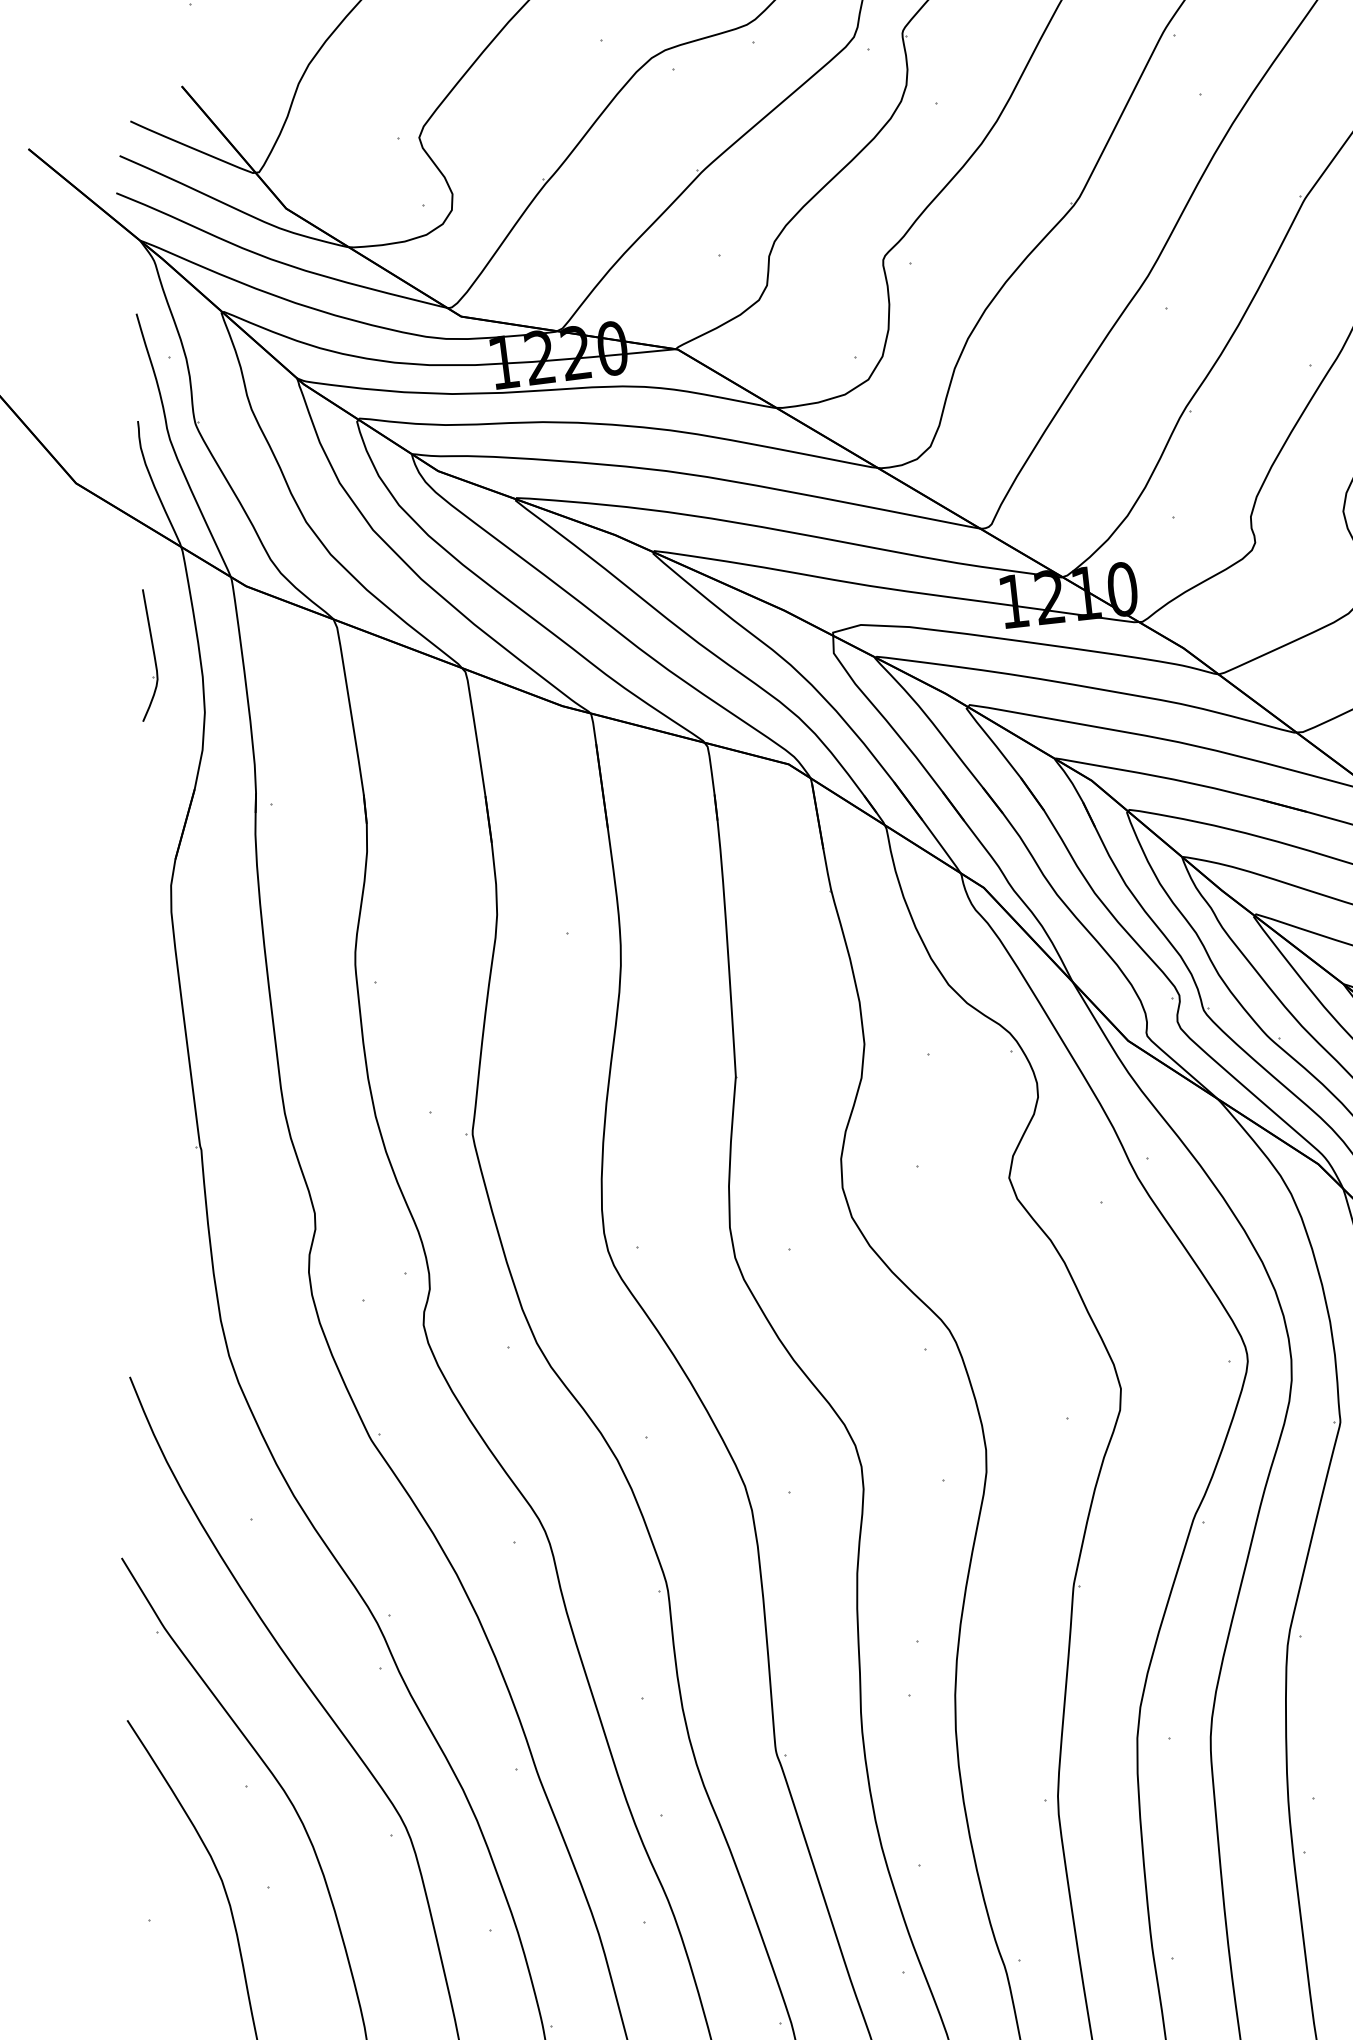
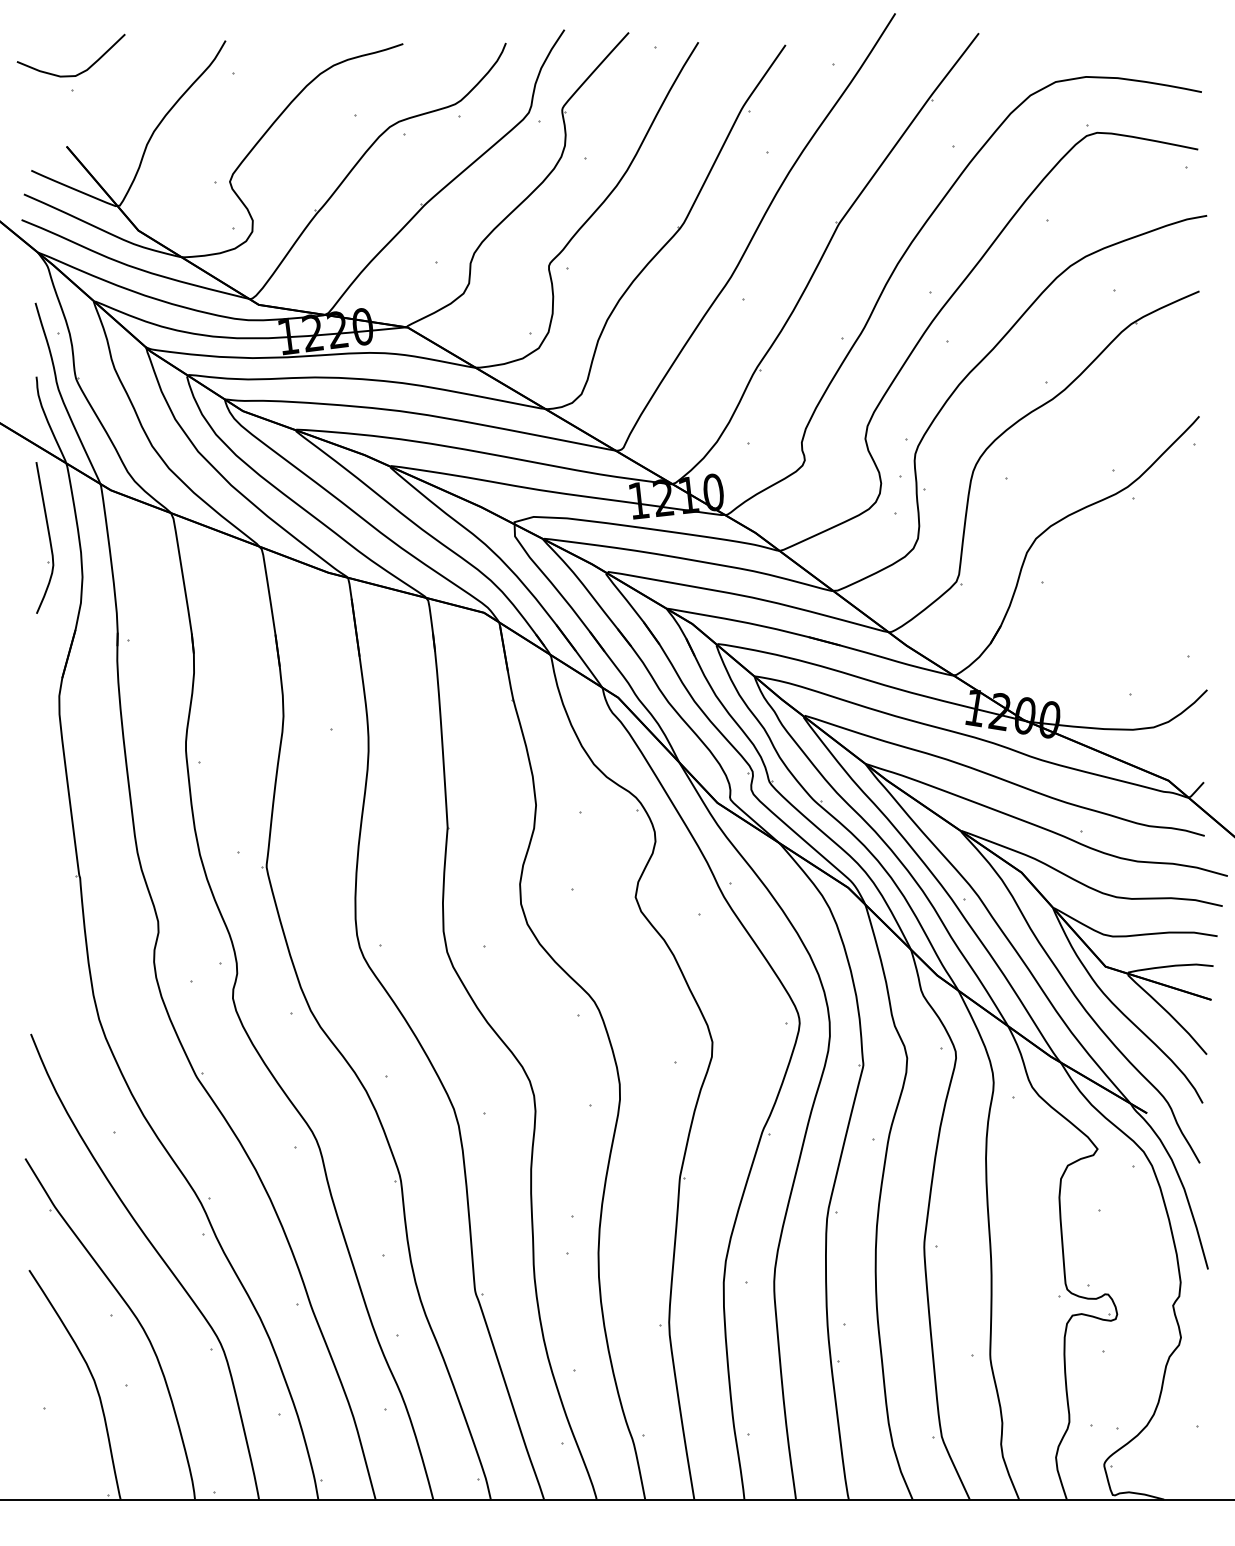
part: (149, 654) -> (44, 537), size x1.67

